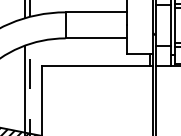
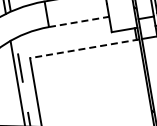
line: (96, 38) -> (79, 21), solid -> dashed
line: (97, 65) -> (84, 48), solid -> dashed

